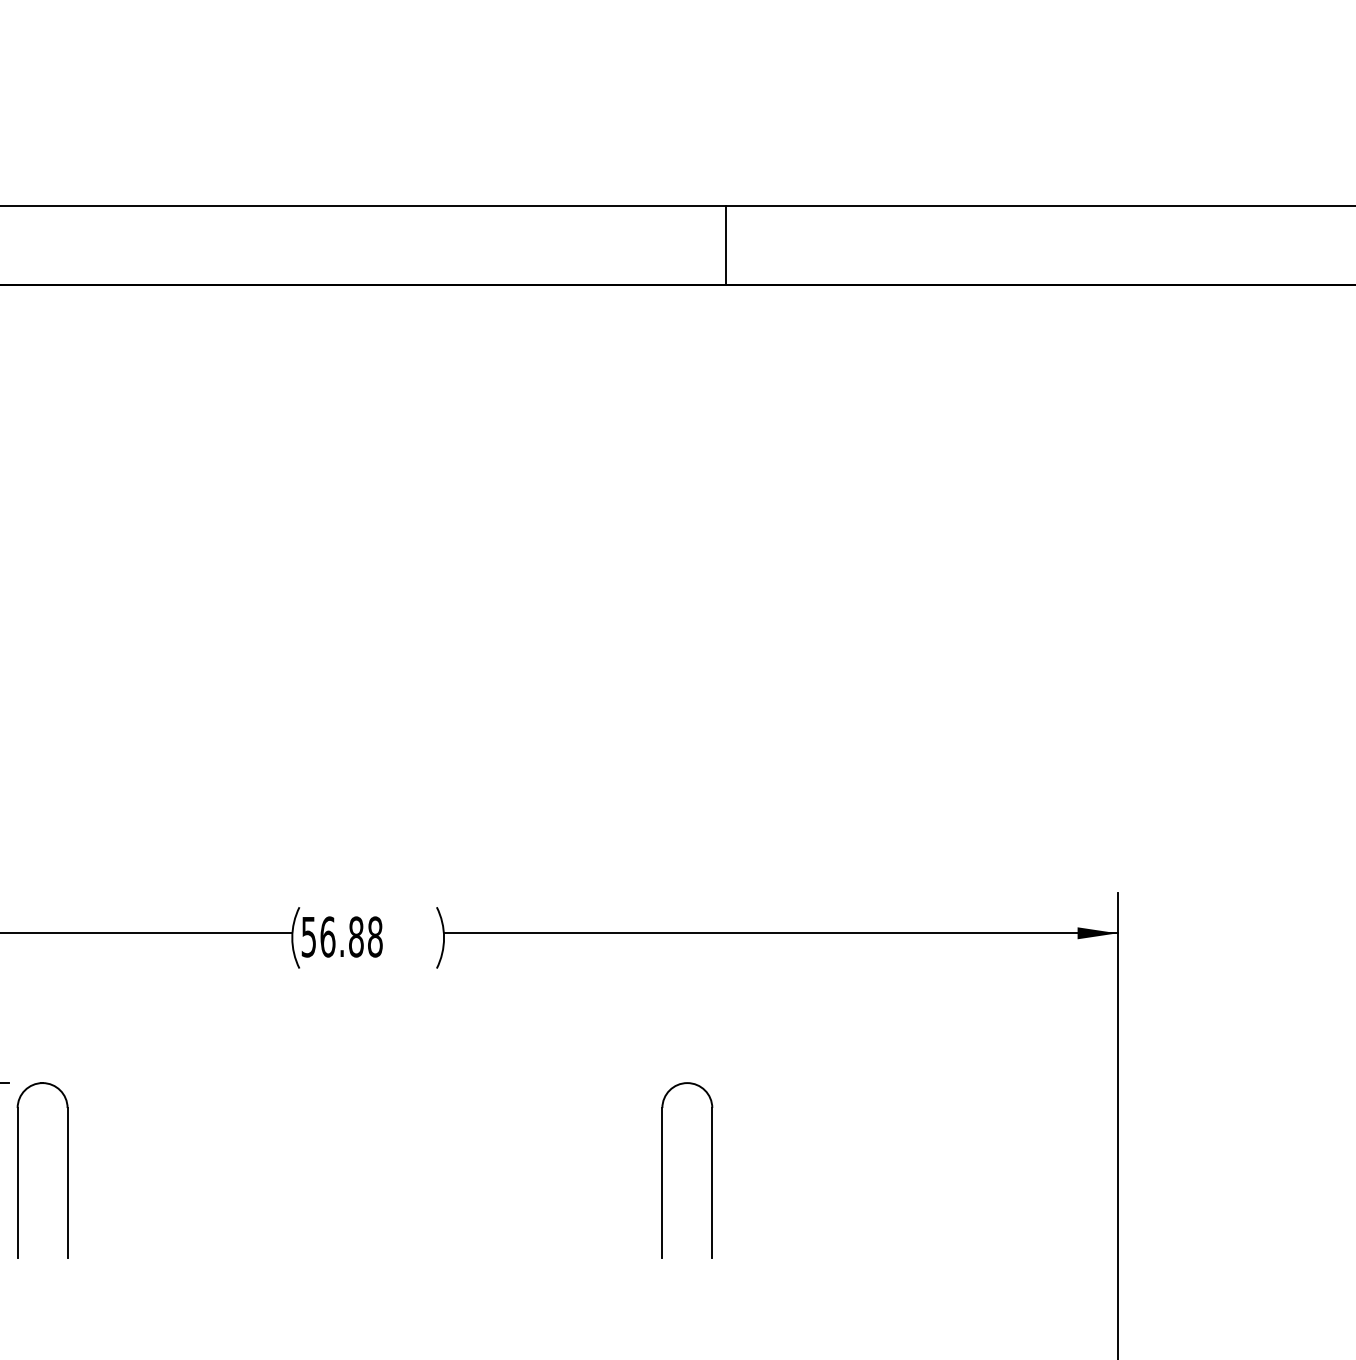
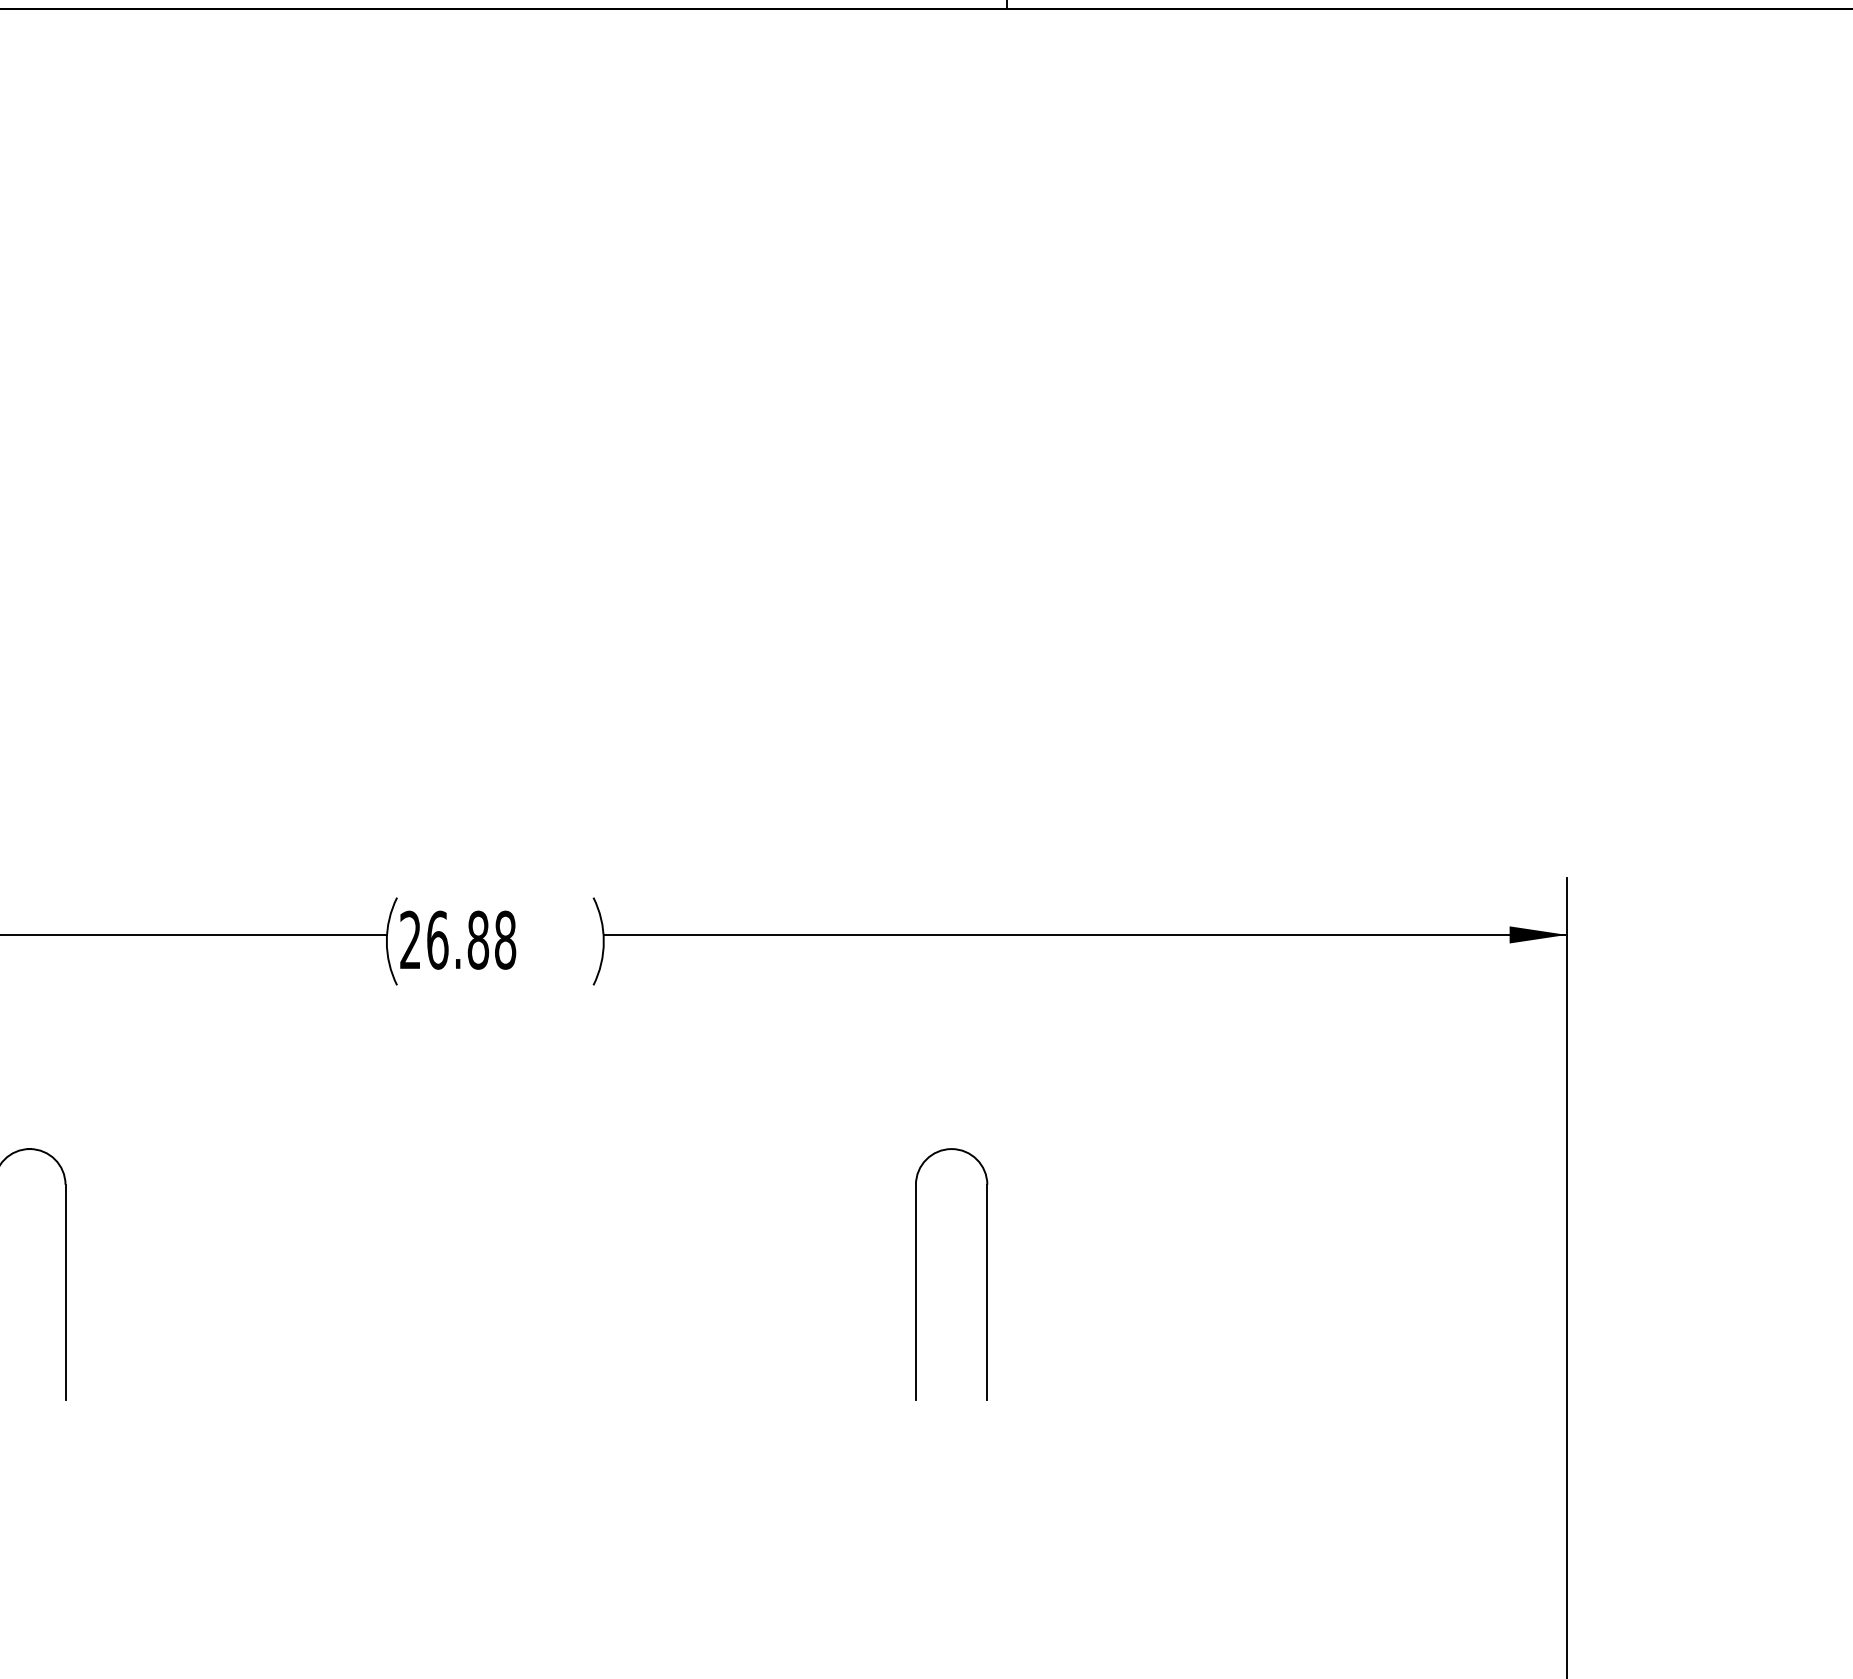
text: (308, 936) -> (409, 939), 56.88 -> 26.88

